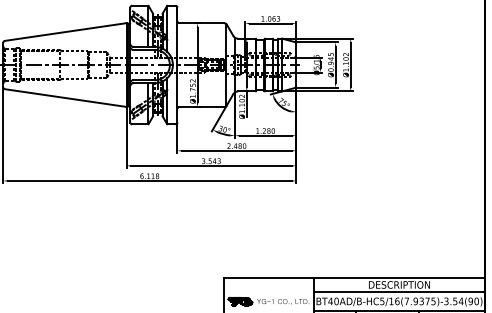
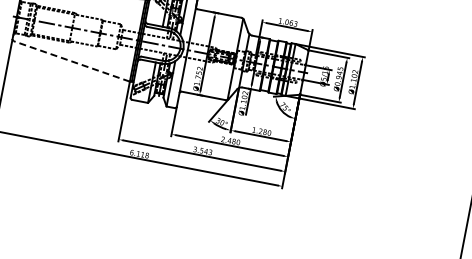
line: (65, 98) -> (71, 61), solid -> dashed

